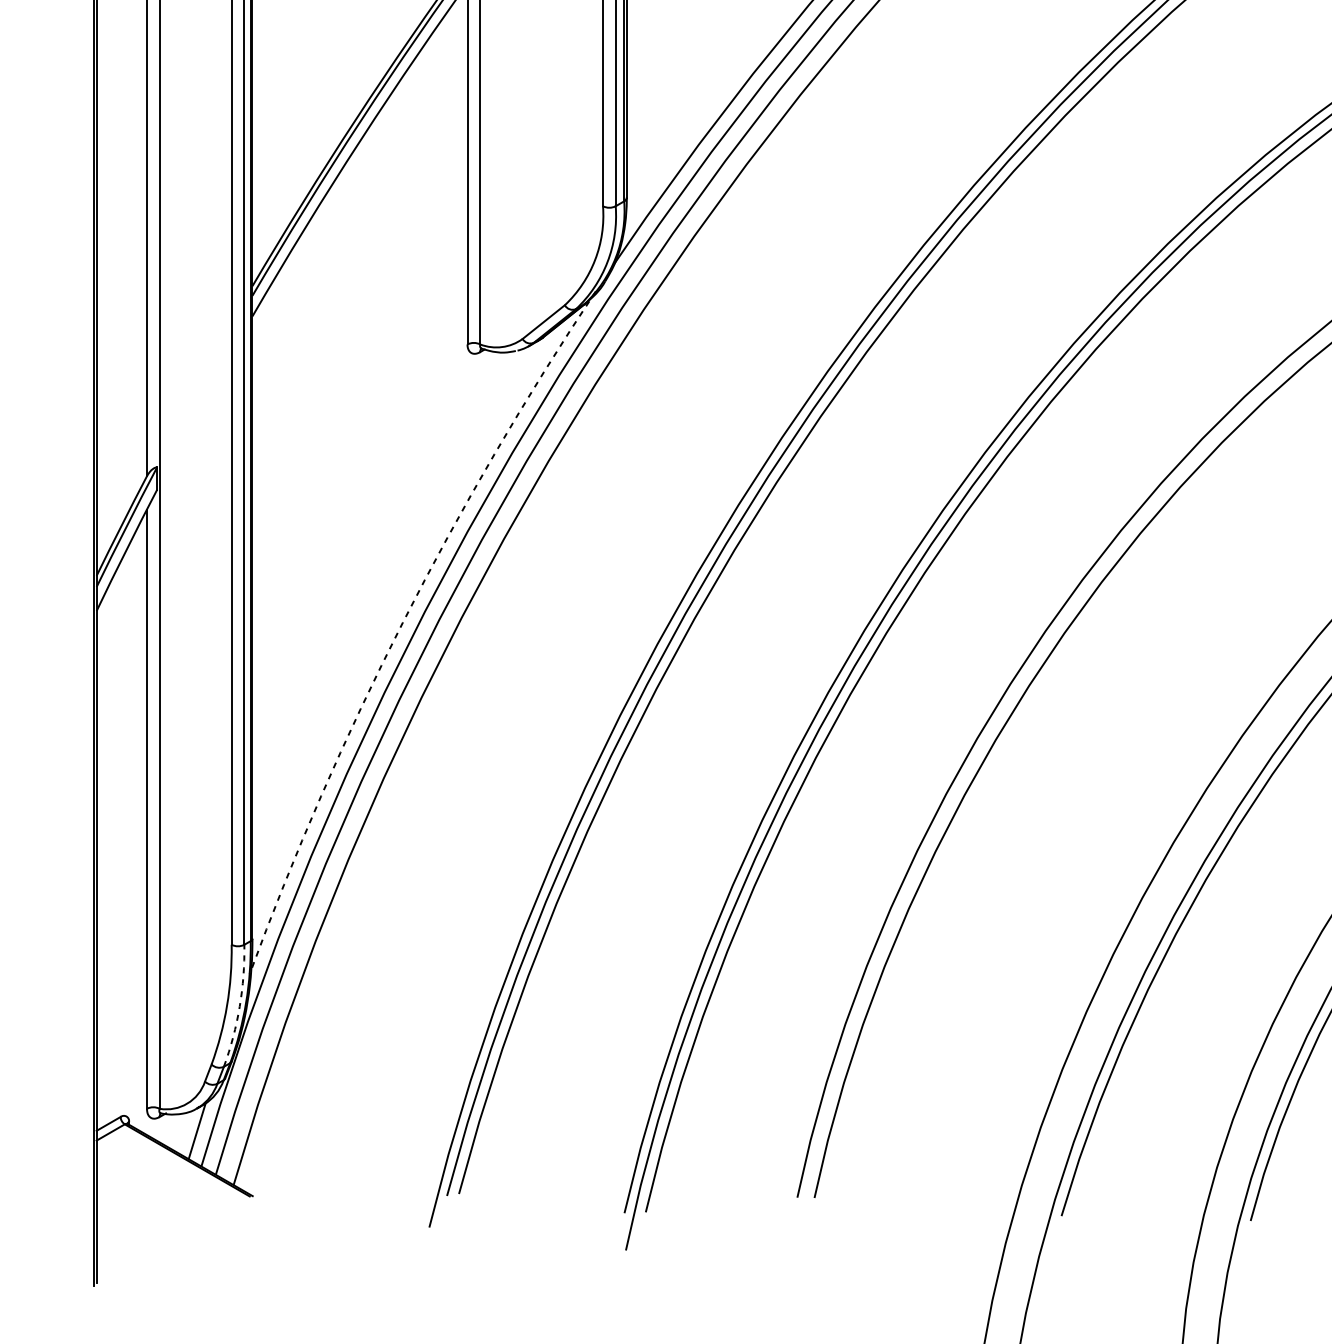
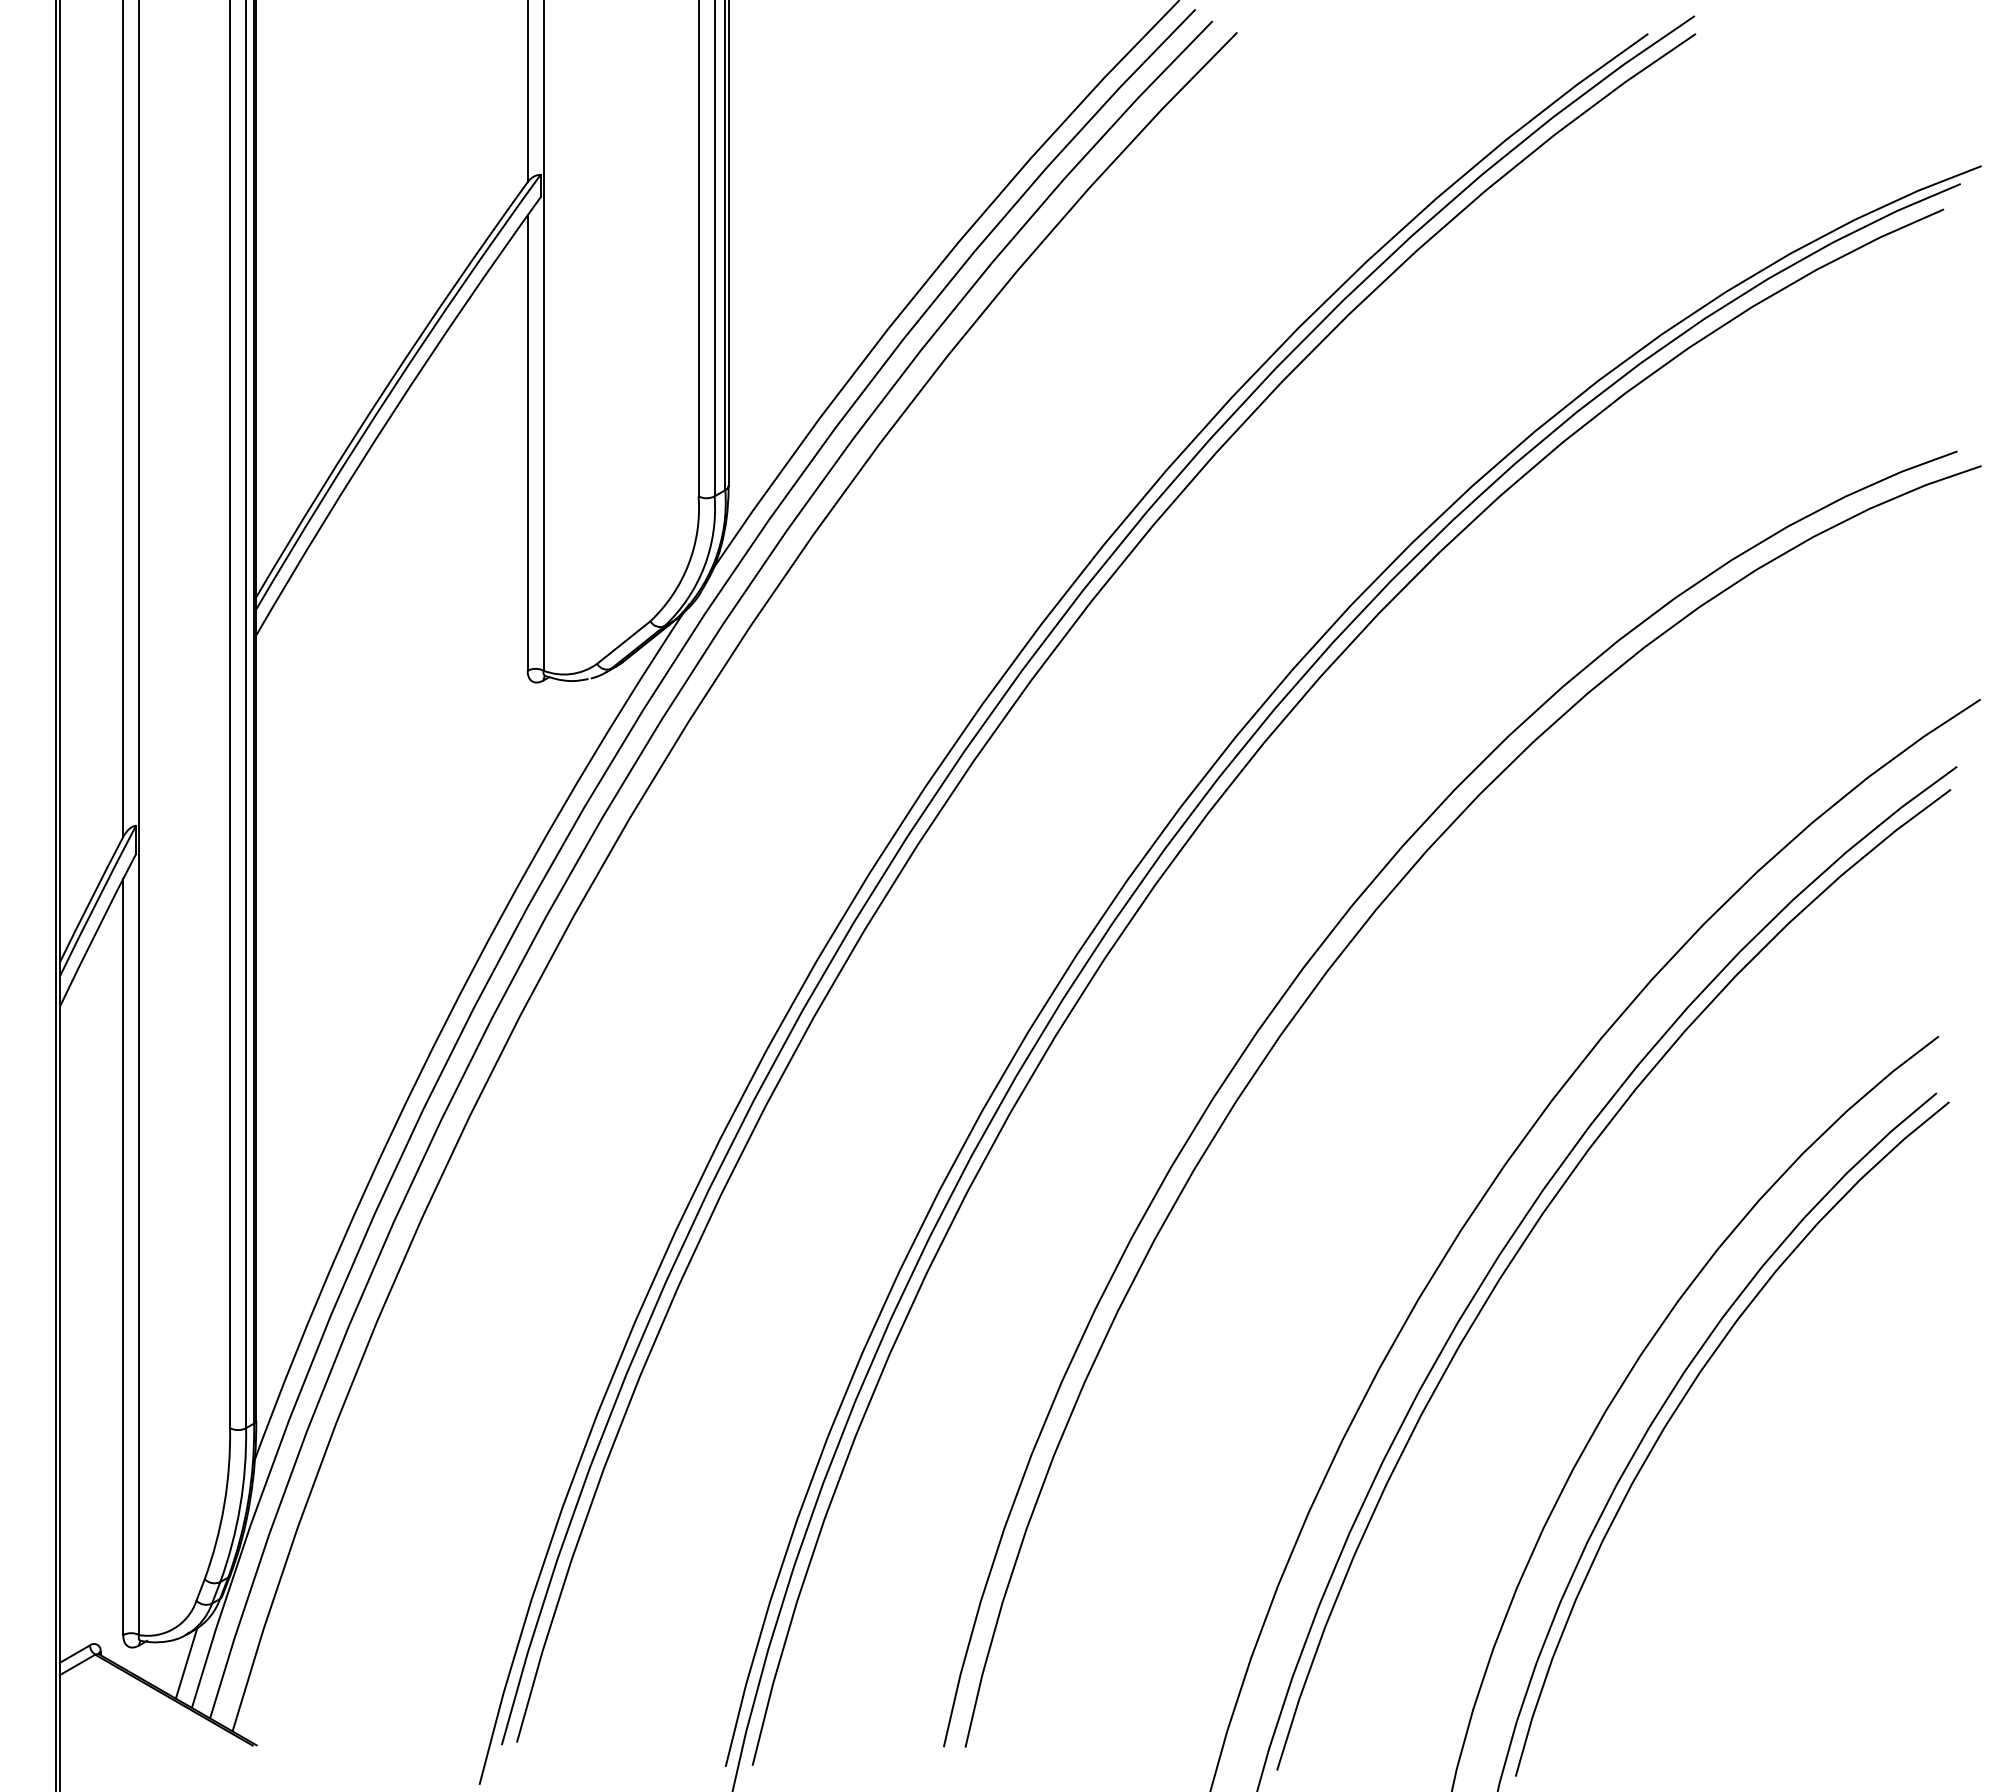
arc: (403, 622) -> (446, 1021), dashed -> solid
arc: (239, 1006) -> (240, 1506), dashed -> solid

